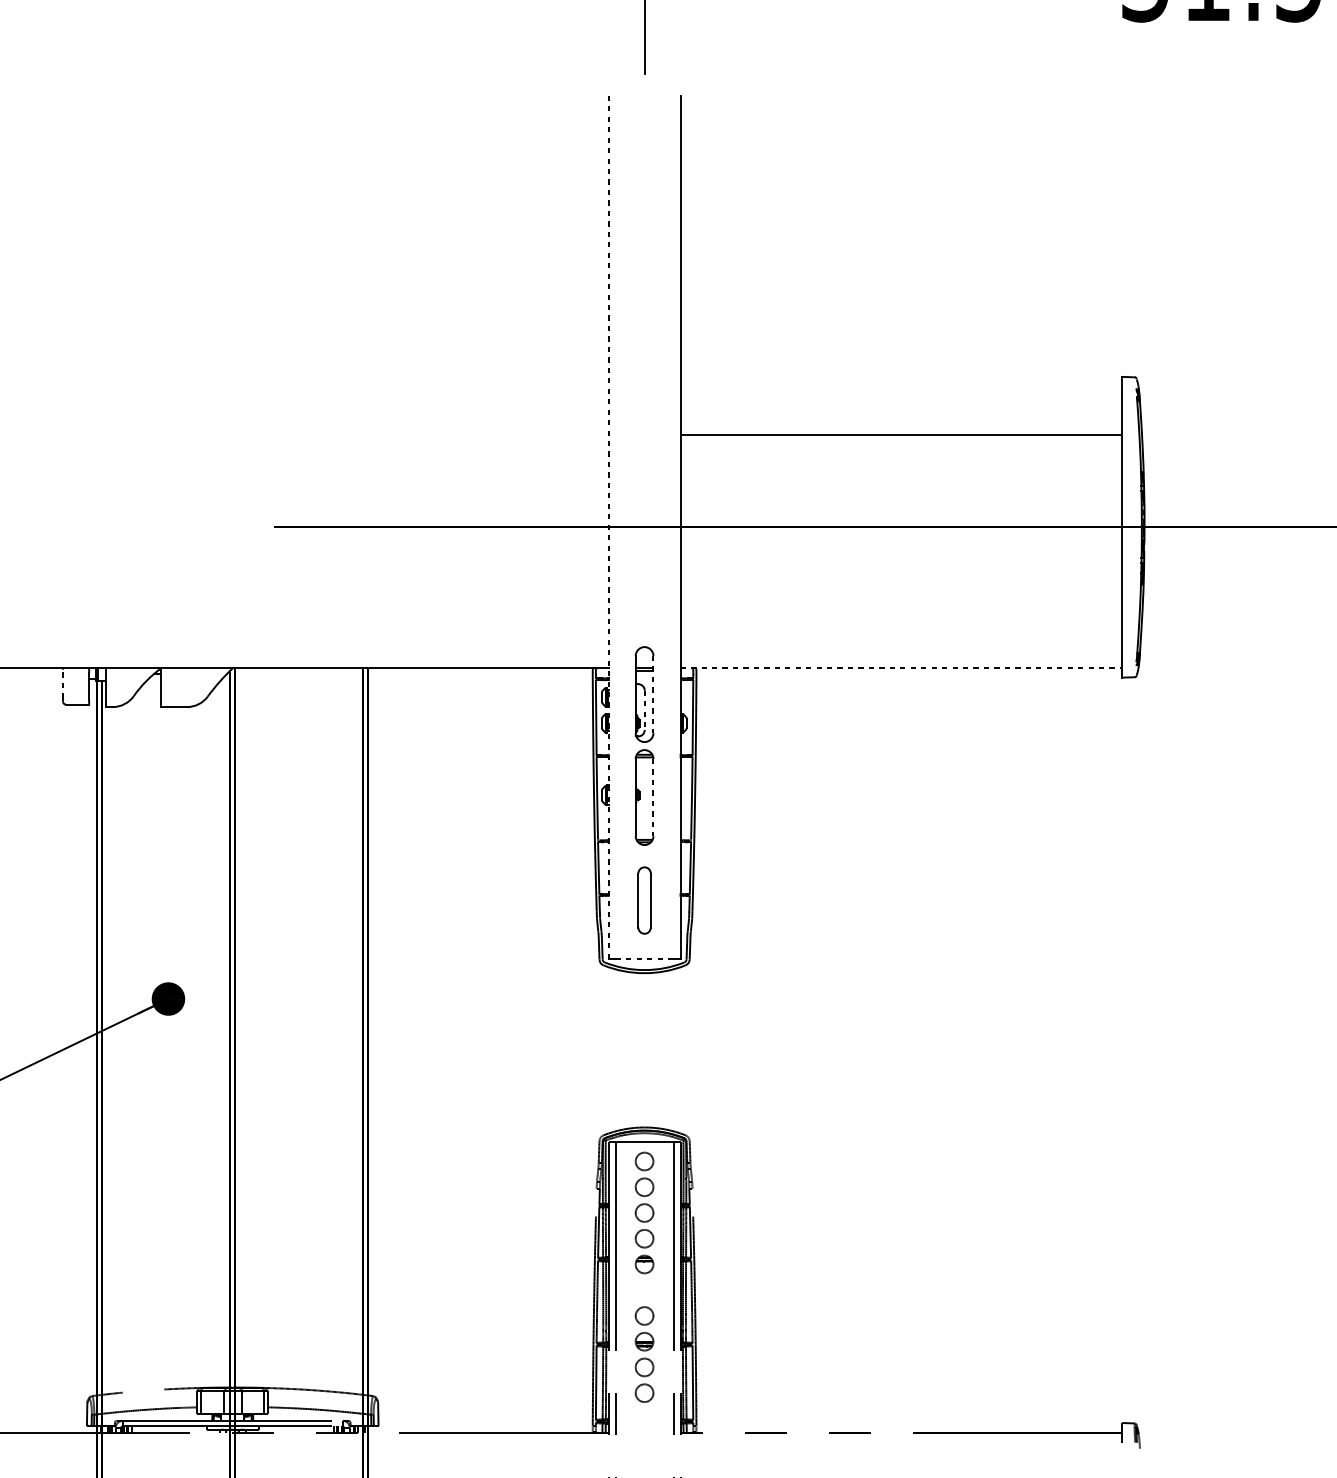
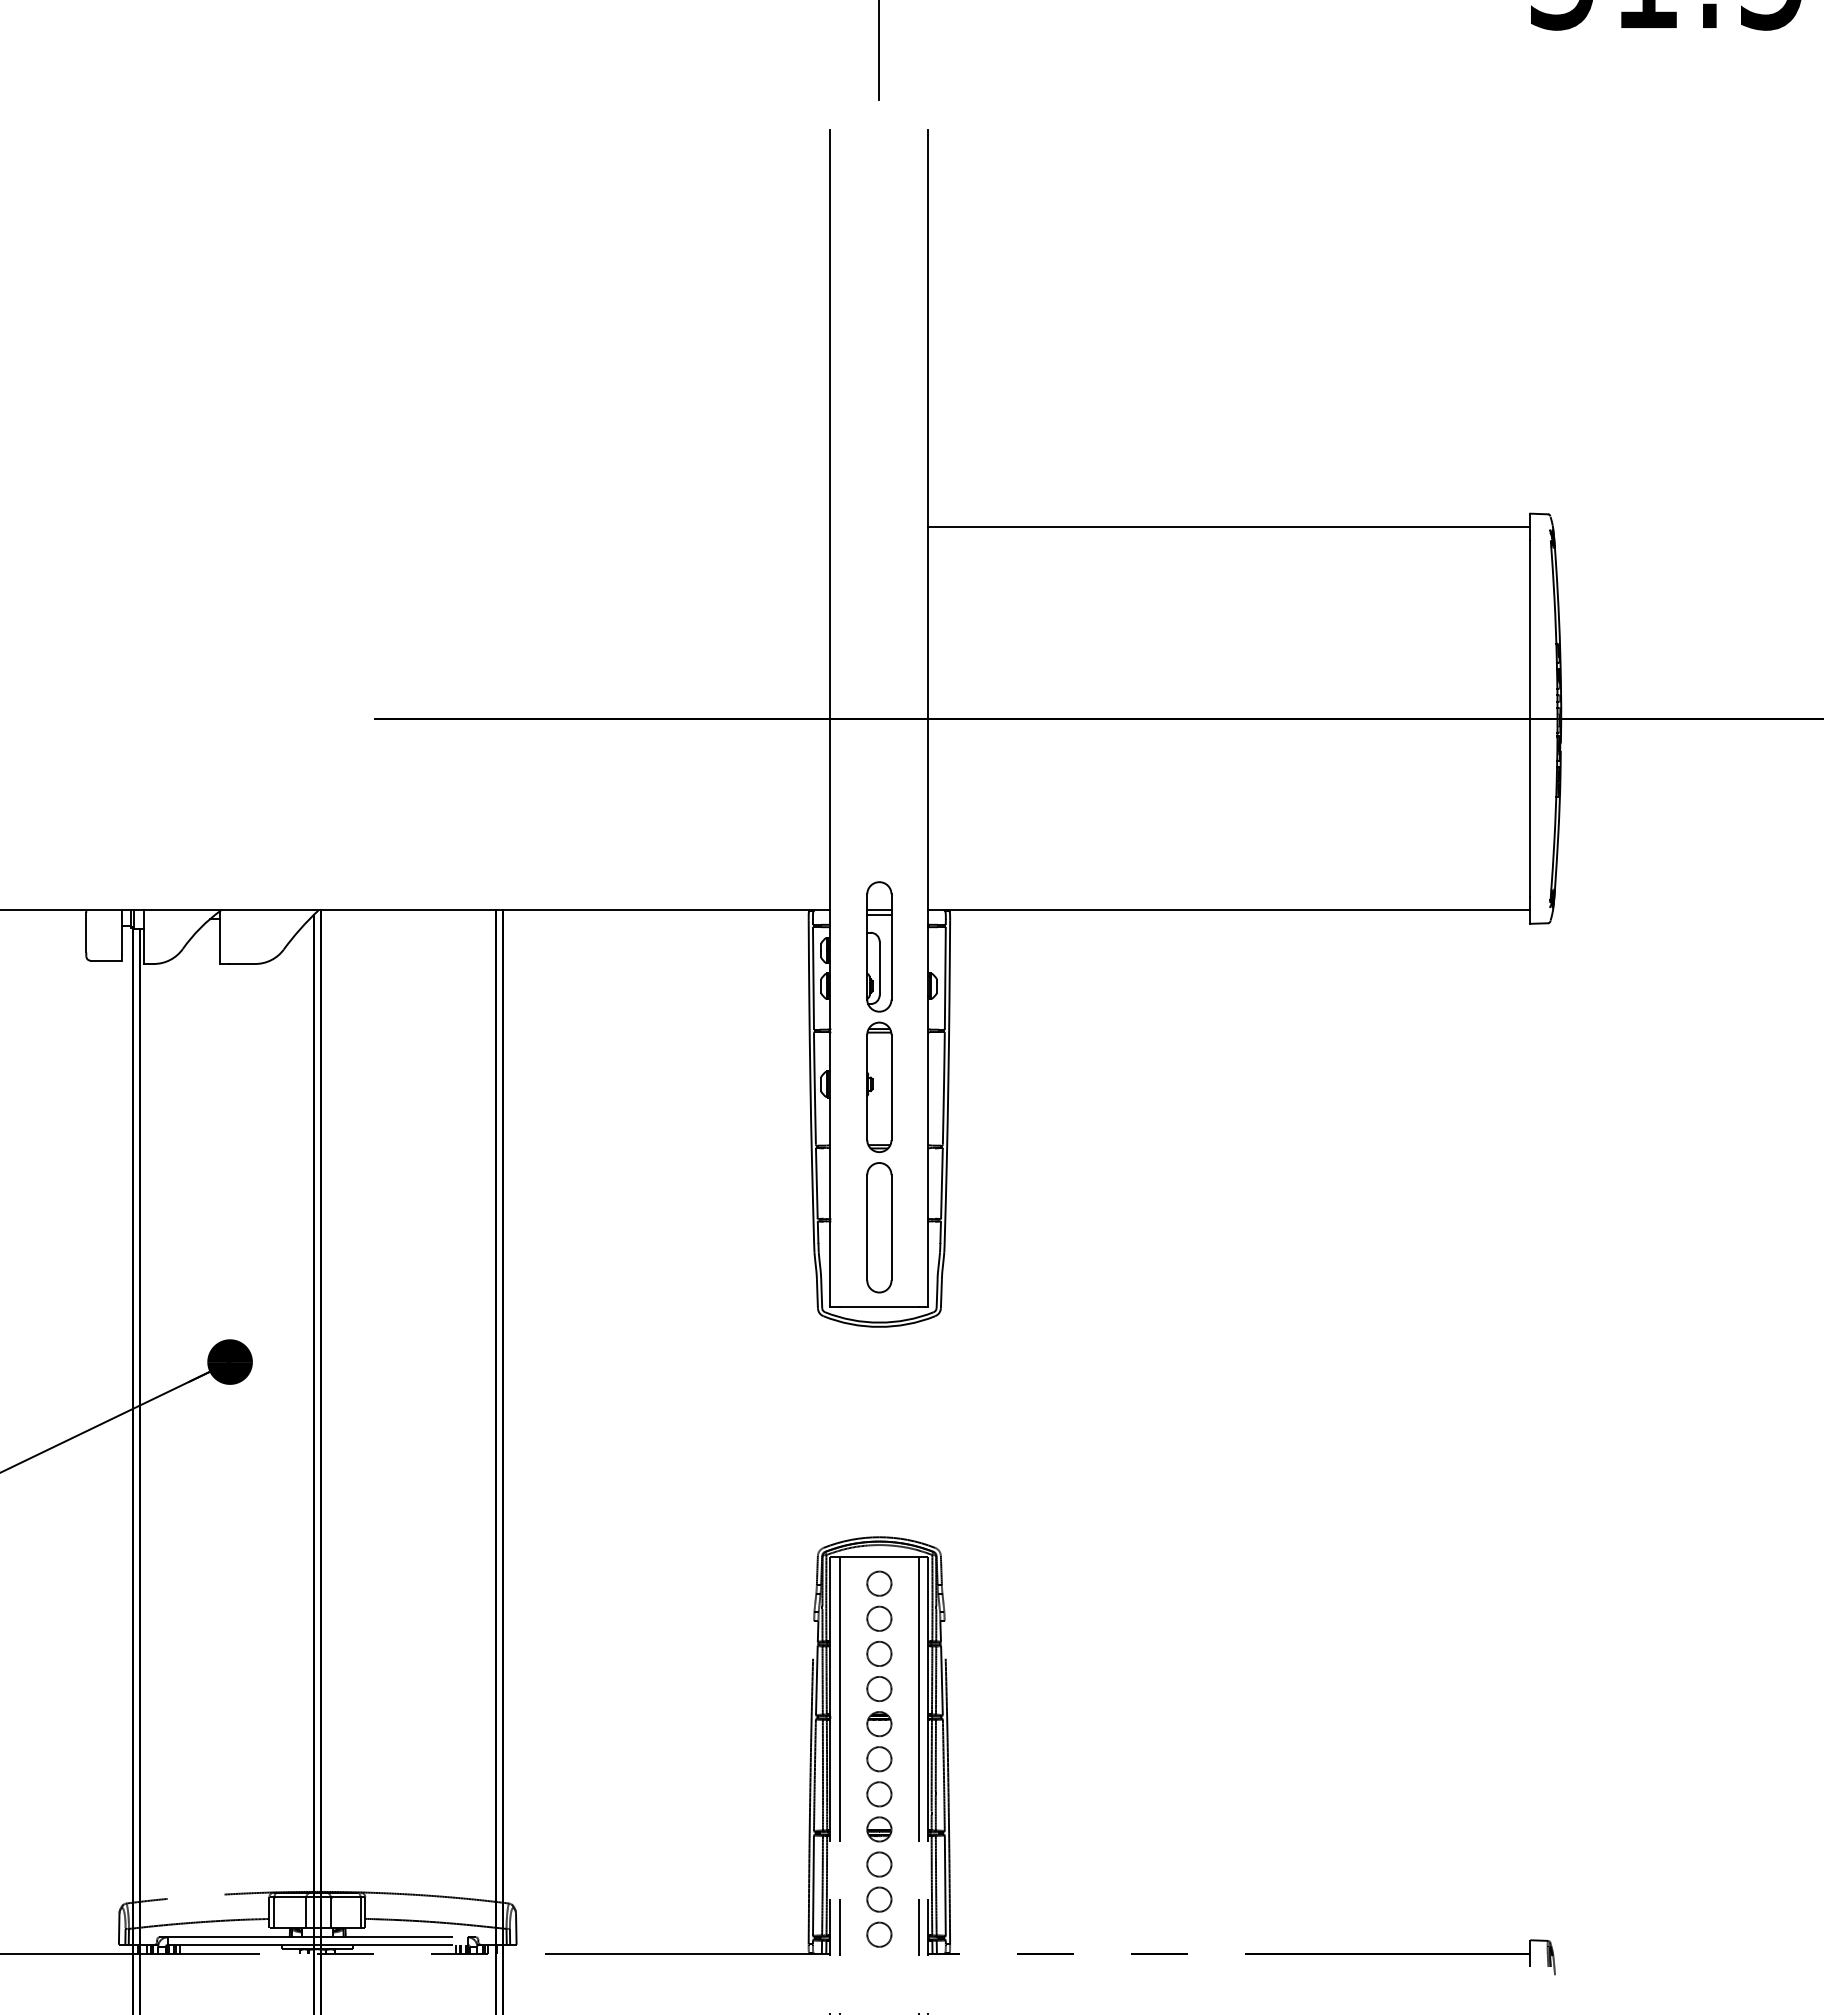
line: (901, 435) -> (1229, 527), moved
line: (608, 527) -> (830, 719), dashed -> solid
line: (901, 667) -> (1229, 910), dashed -> solid
line: (63, 684) -> (86, 932), dashed -> solid
line: (653, 694) -> (891, 946), dashed -> solid
line: (644, 710) -> (879, 968), dashed -> solid
line: (653, 797) -> (891, 1087), dashed -> solid
part: (644, 900) -> (879, 1227), size x1.43
line: (644, 958) -> (879, 1307), dashed -> solid
circle: (644, 1290) -> (879, 1759), added
circle: (644, 1418) -> (879, 1934), added

